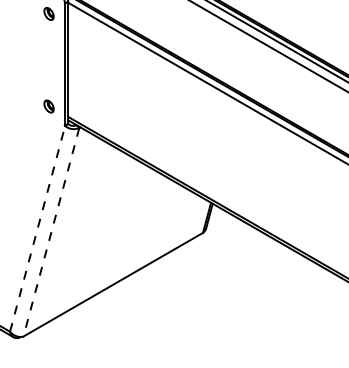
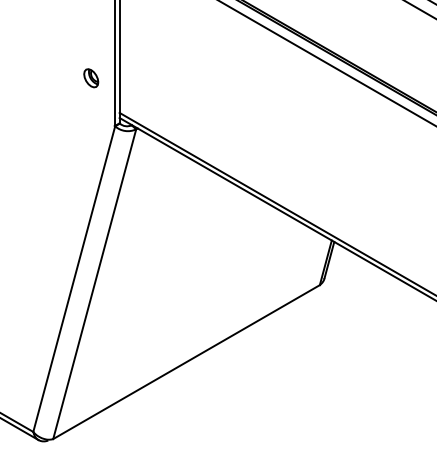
part: (48, 106) -> (90, 78), moved
line: (37, 228) -> (74, 278), dashed -> solid
line: (51, 232) -> (94, 284), dashed -> solid

